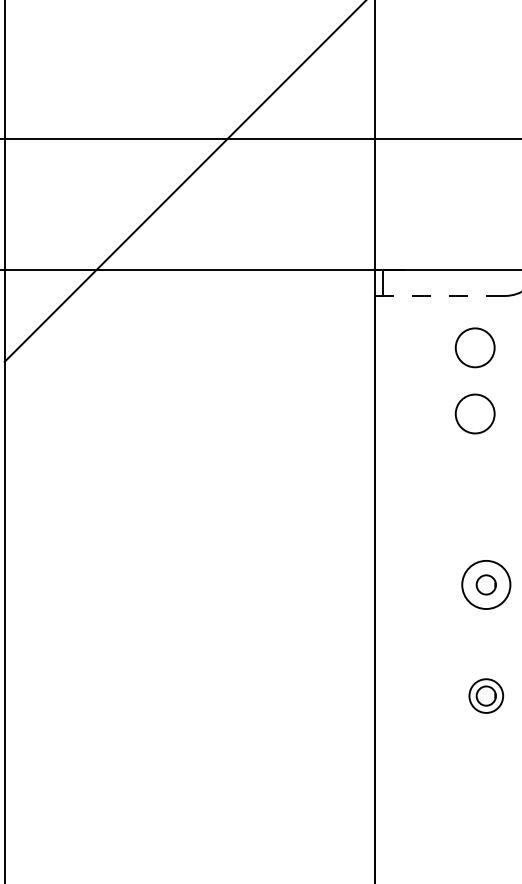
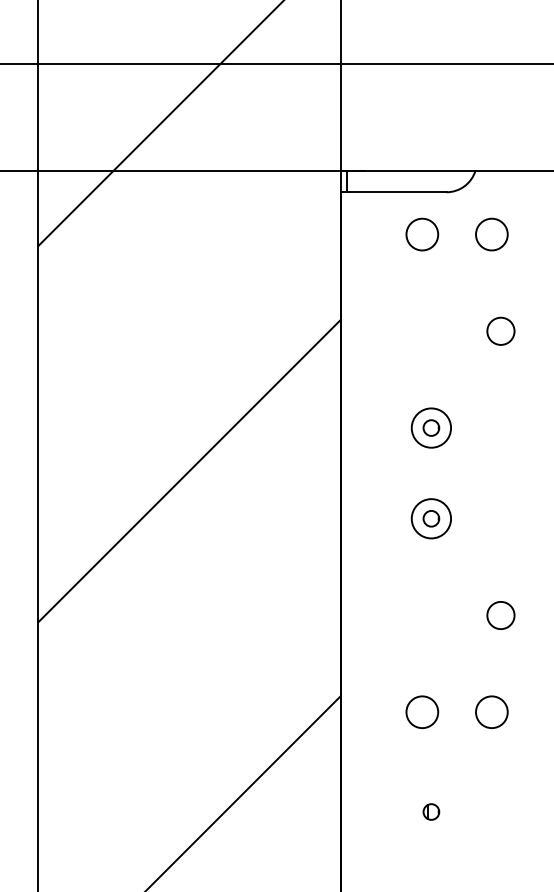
line: (439, 296) -> (393, 192), dashed -> solid
circle: (475, 413) -> (422, 288), removed
line: (189, 636) -> (189, 470), added
circle: (486, 695) -> (431, 518), size x1.43

